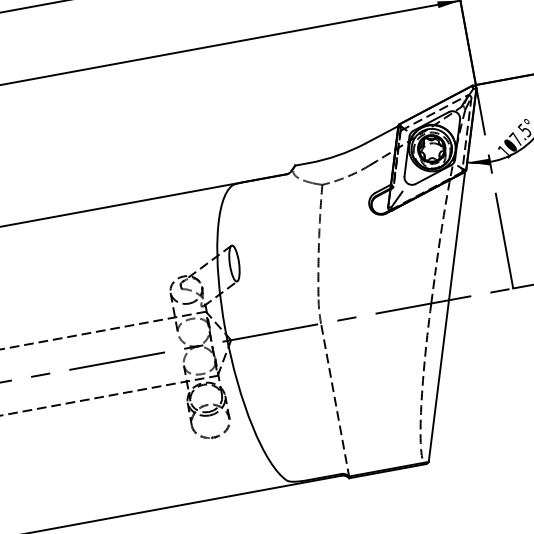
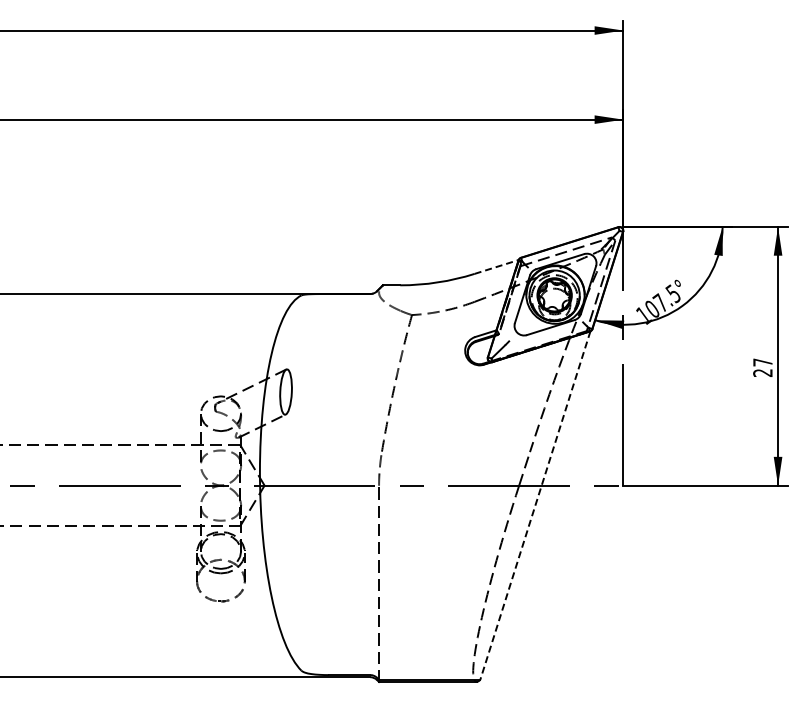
line: (382, 134) -> (497, 266), solid -> dashed
line: (446, 316) -> (535, 505), solid -> dashed

